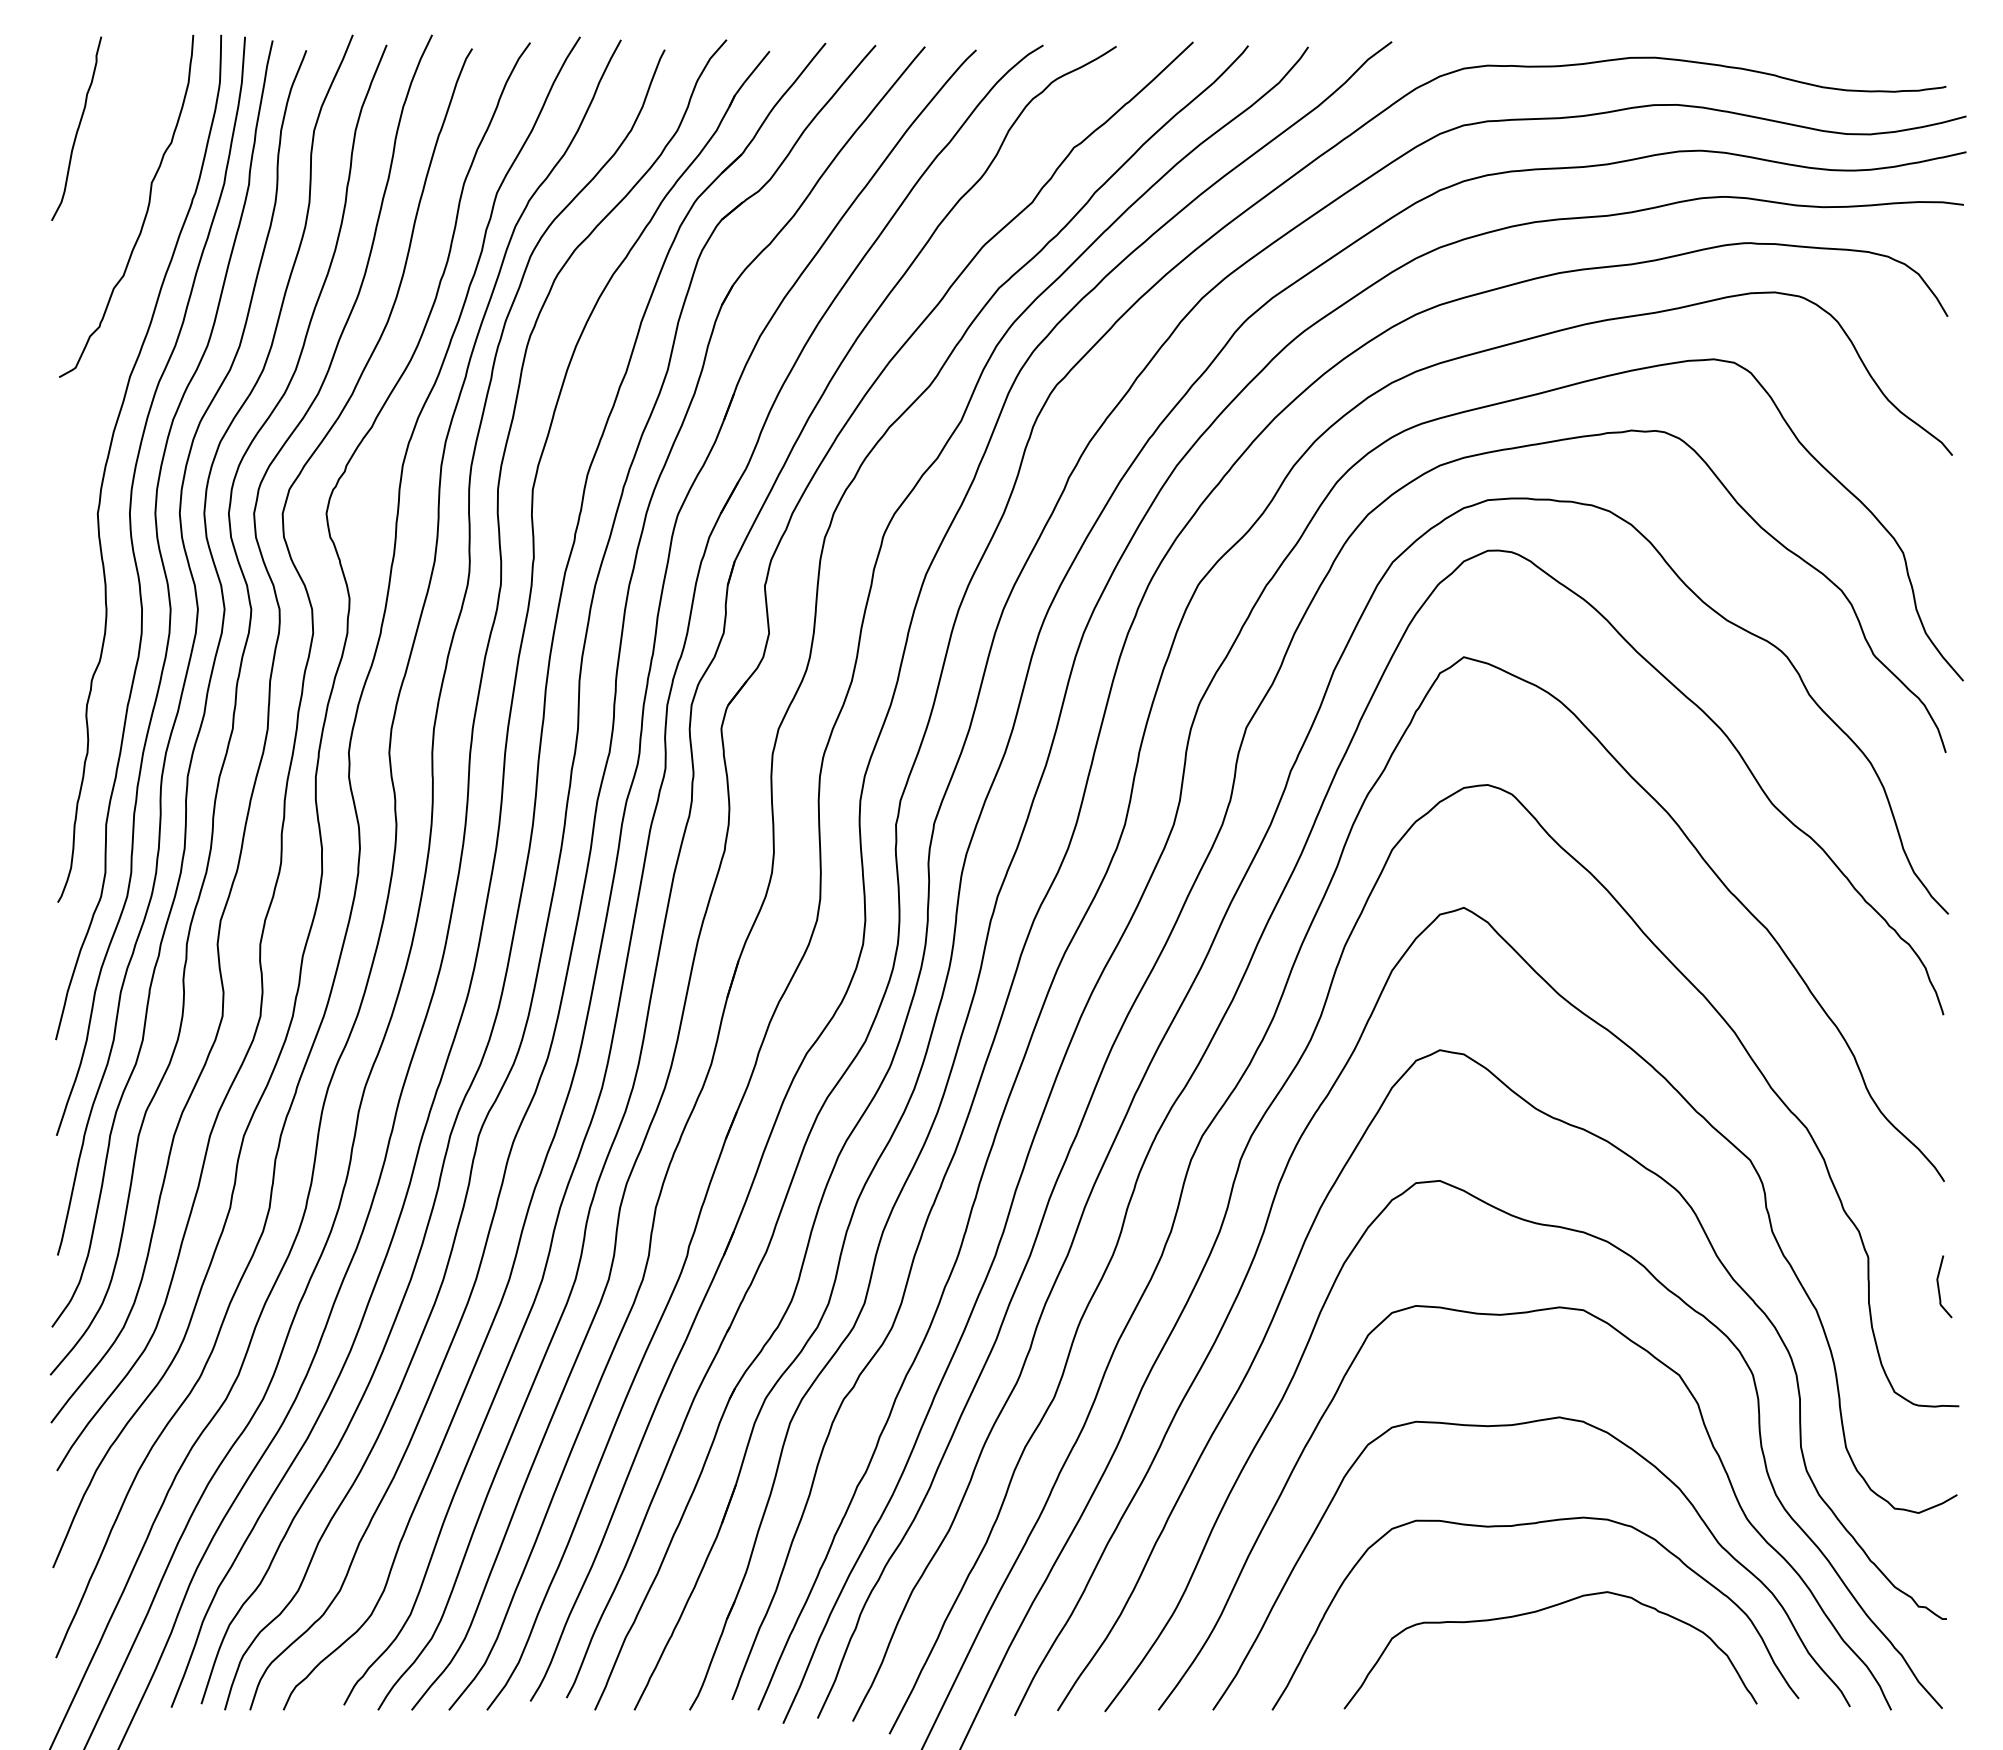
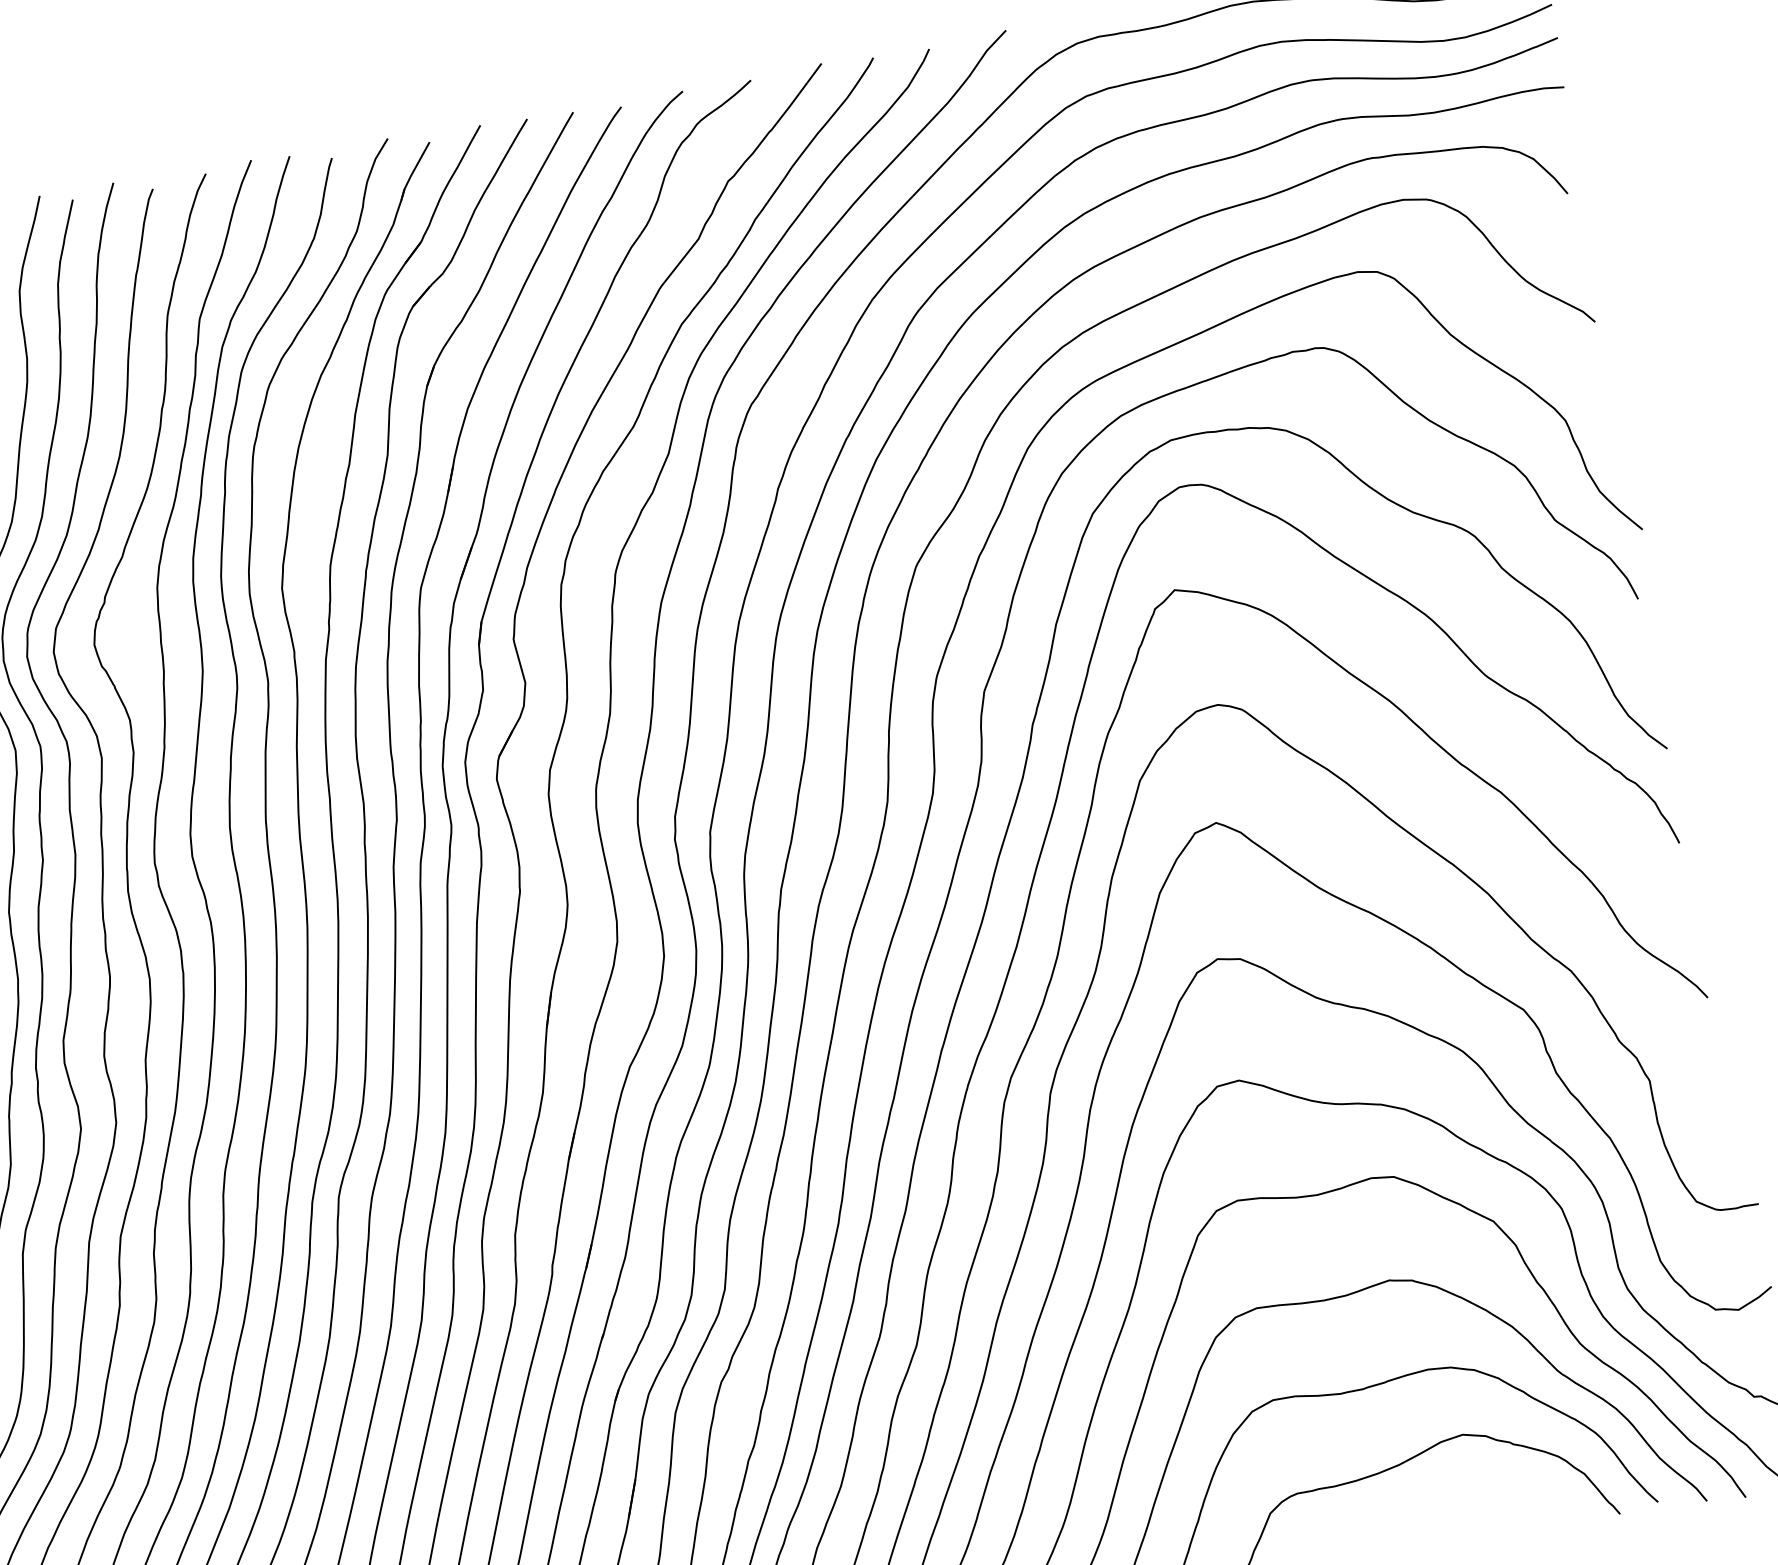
curve: (1939, 1286) -> (1720, 1095), removed

